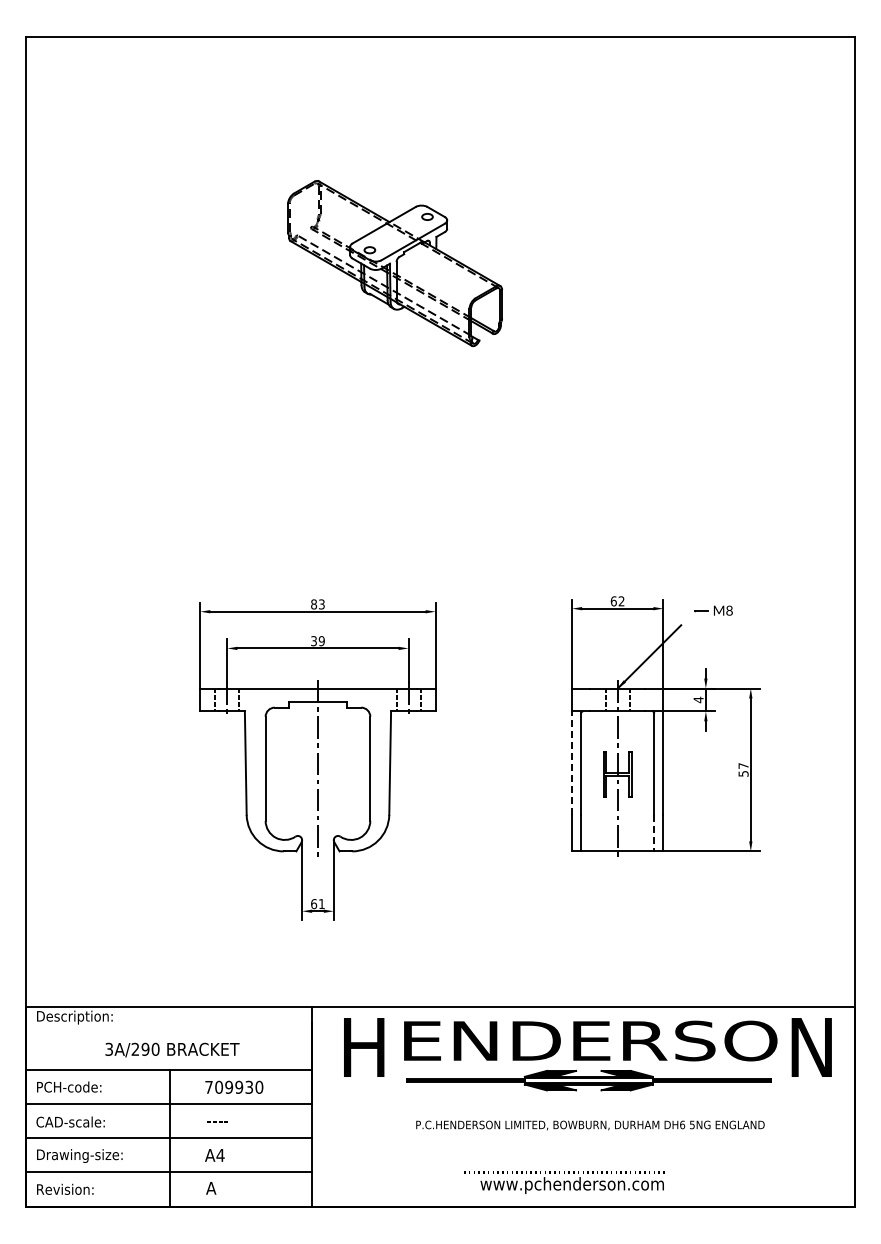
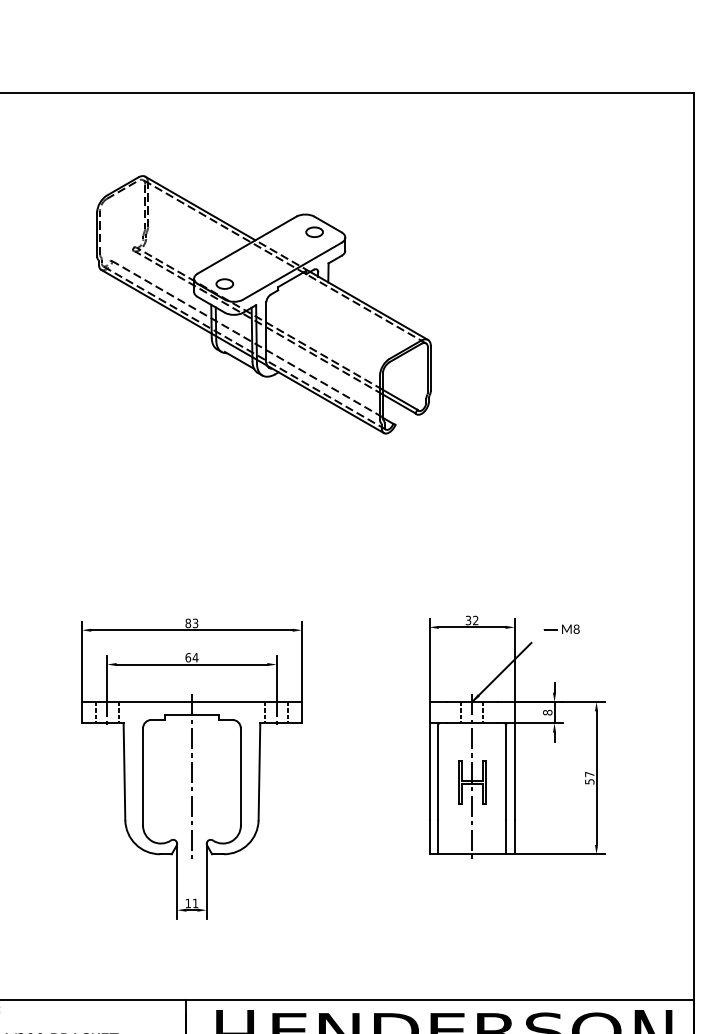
part: (394, 263) -> (263, 304), size x1.67
text: (613, 601) -> (468, 620), 62 -> 32
text: (318, 641) -> (192, 658), 39 -> 64
text: (698, 699) -> (547, 712), 4 -> 8
line: (572, 763) -> (429, 772), dashed -> solid
line: (654, 833) -> (506, 837), dashed -> solid
text: (314, 904) -> (188, 903), 61 -> 11

